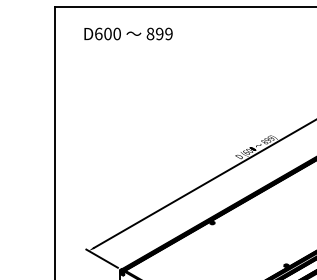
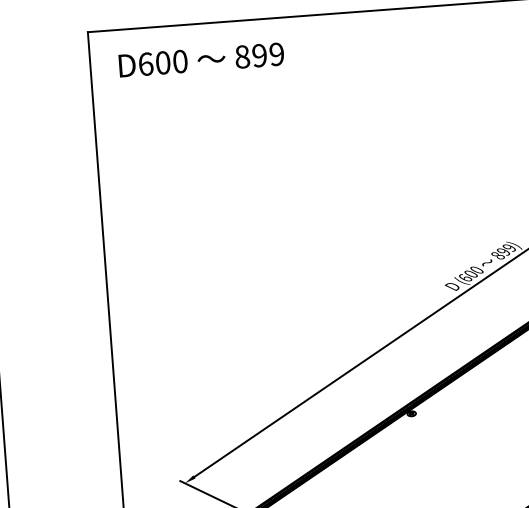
text: (128, 33) -> (201, 59), moved

